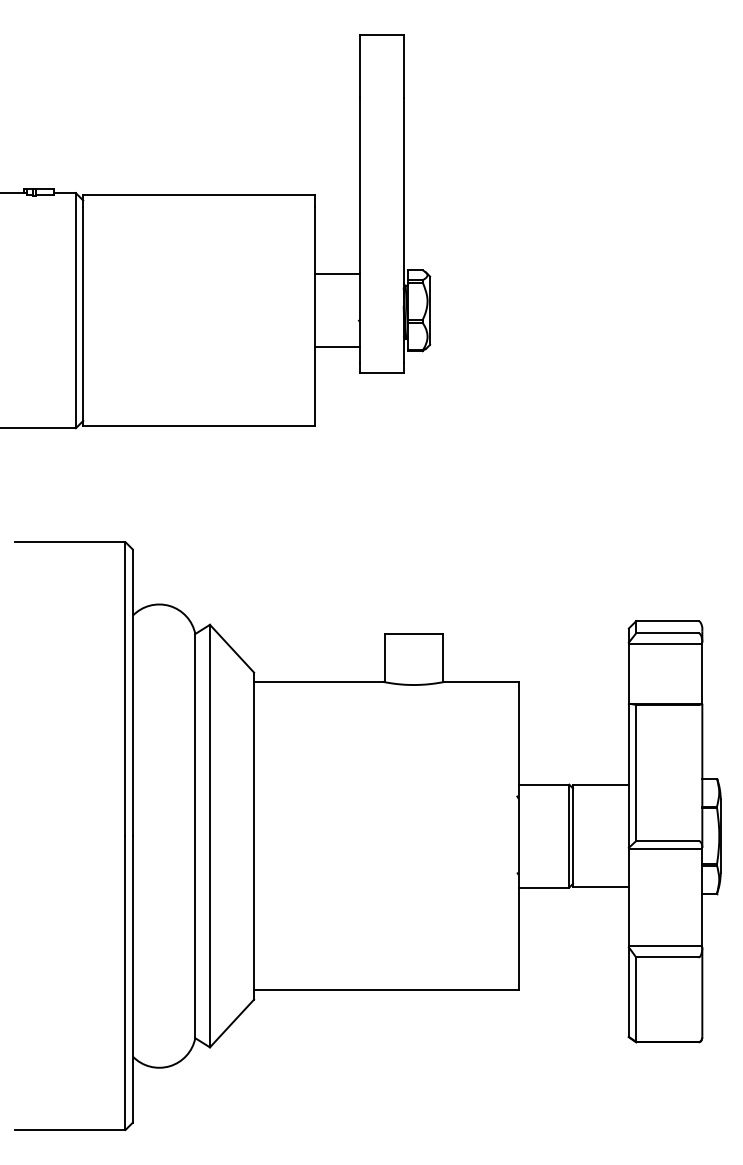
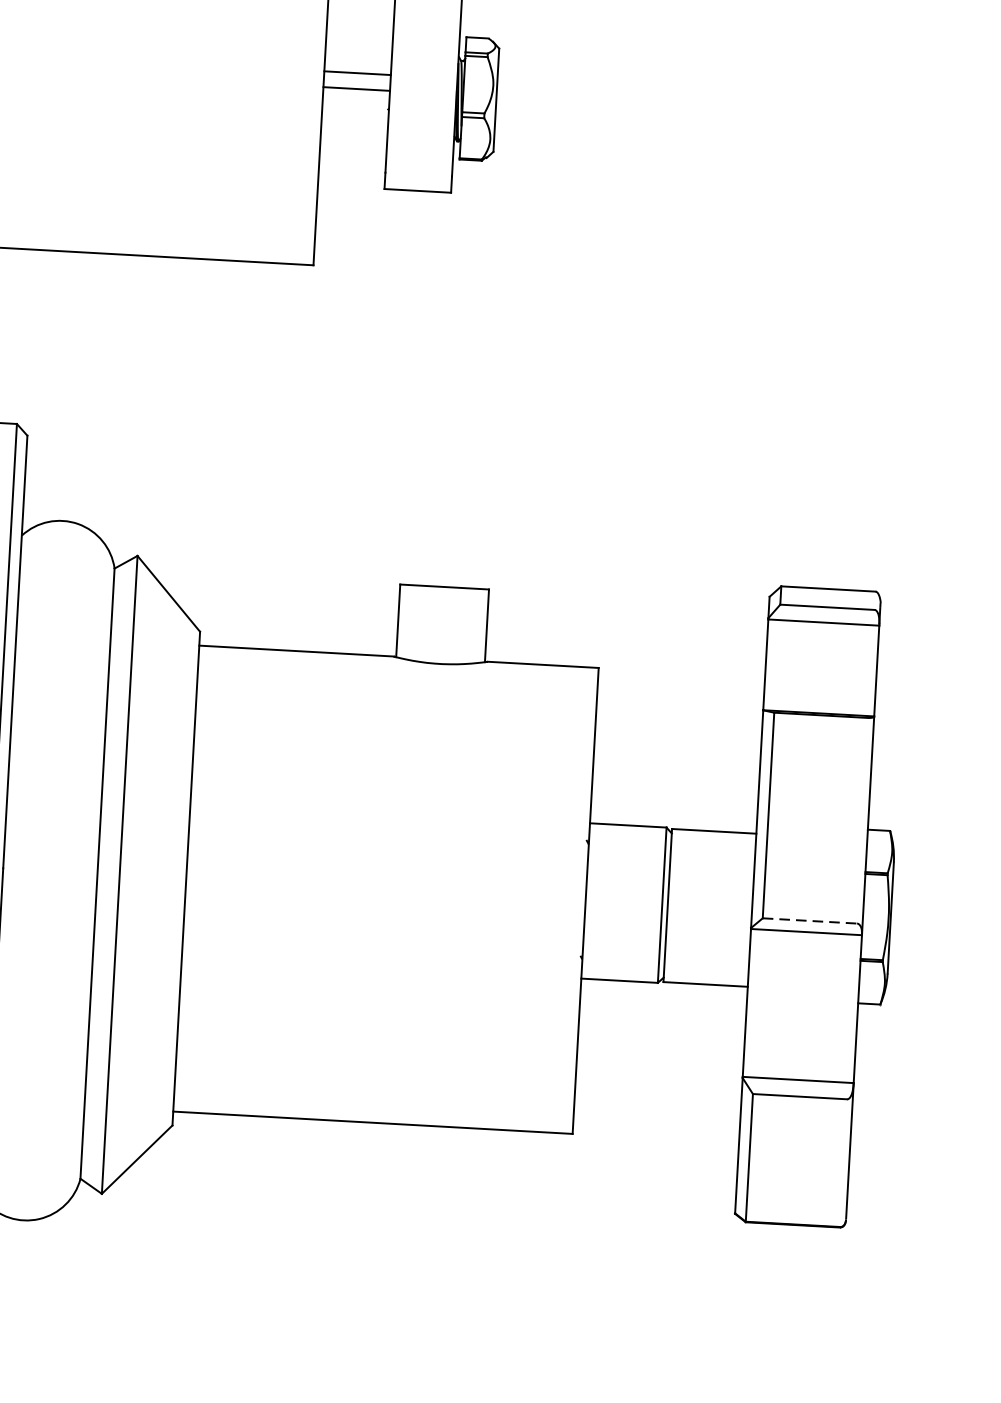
line: (337, 273) -> (357, 72), moved
line: (337, 347) -> (356, 89), moved
line: (667, 841) -> (809, 921), solid -> dashed

